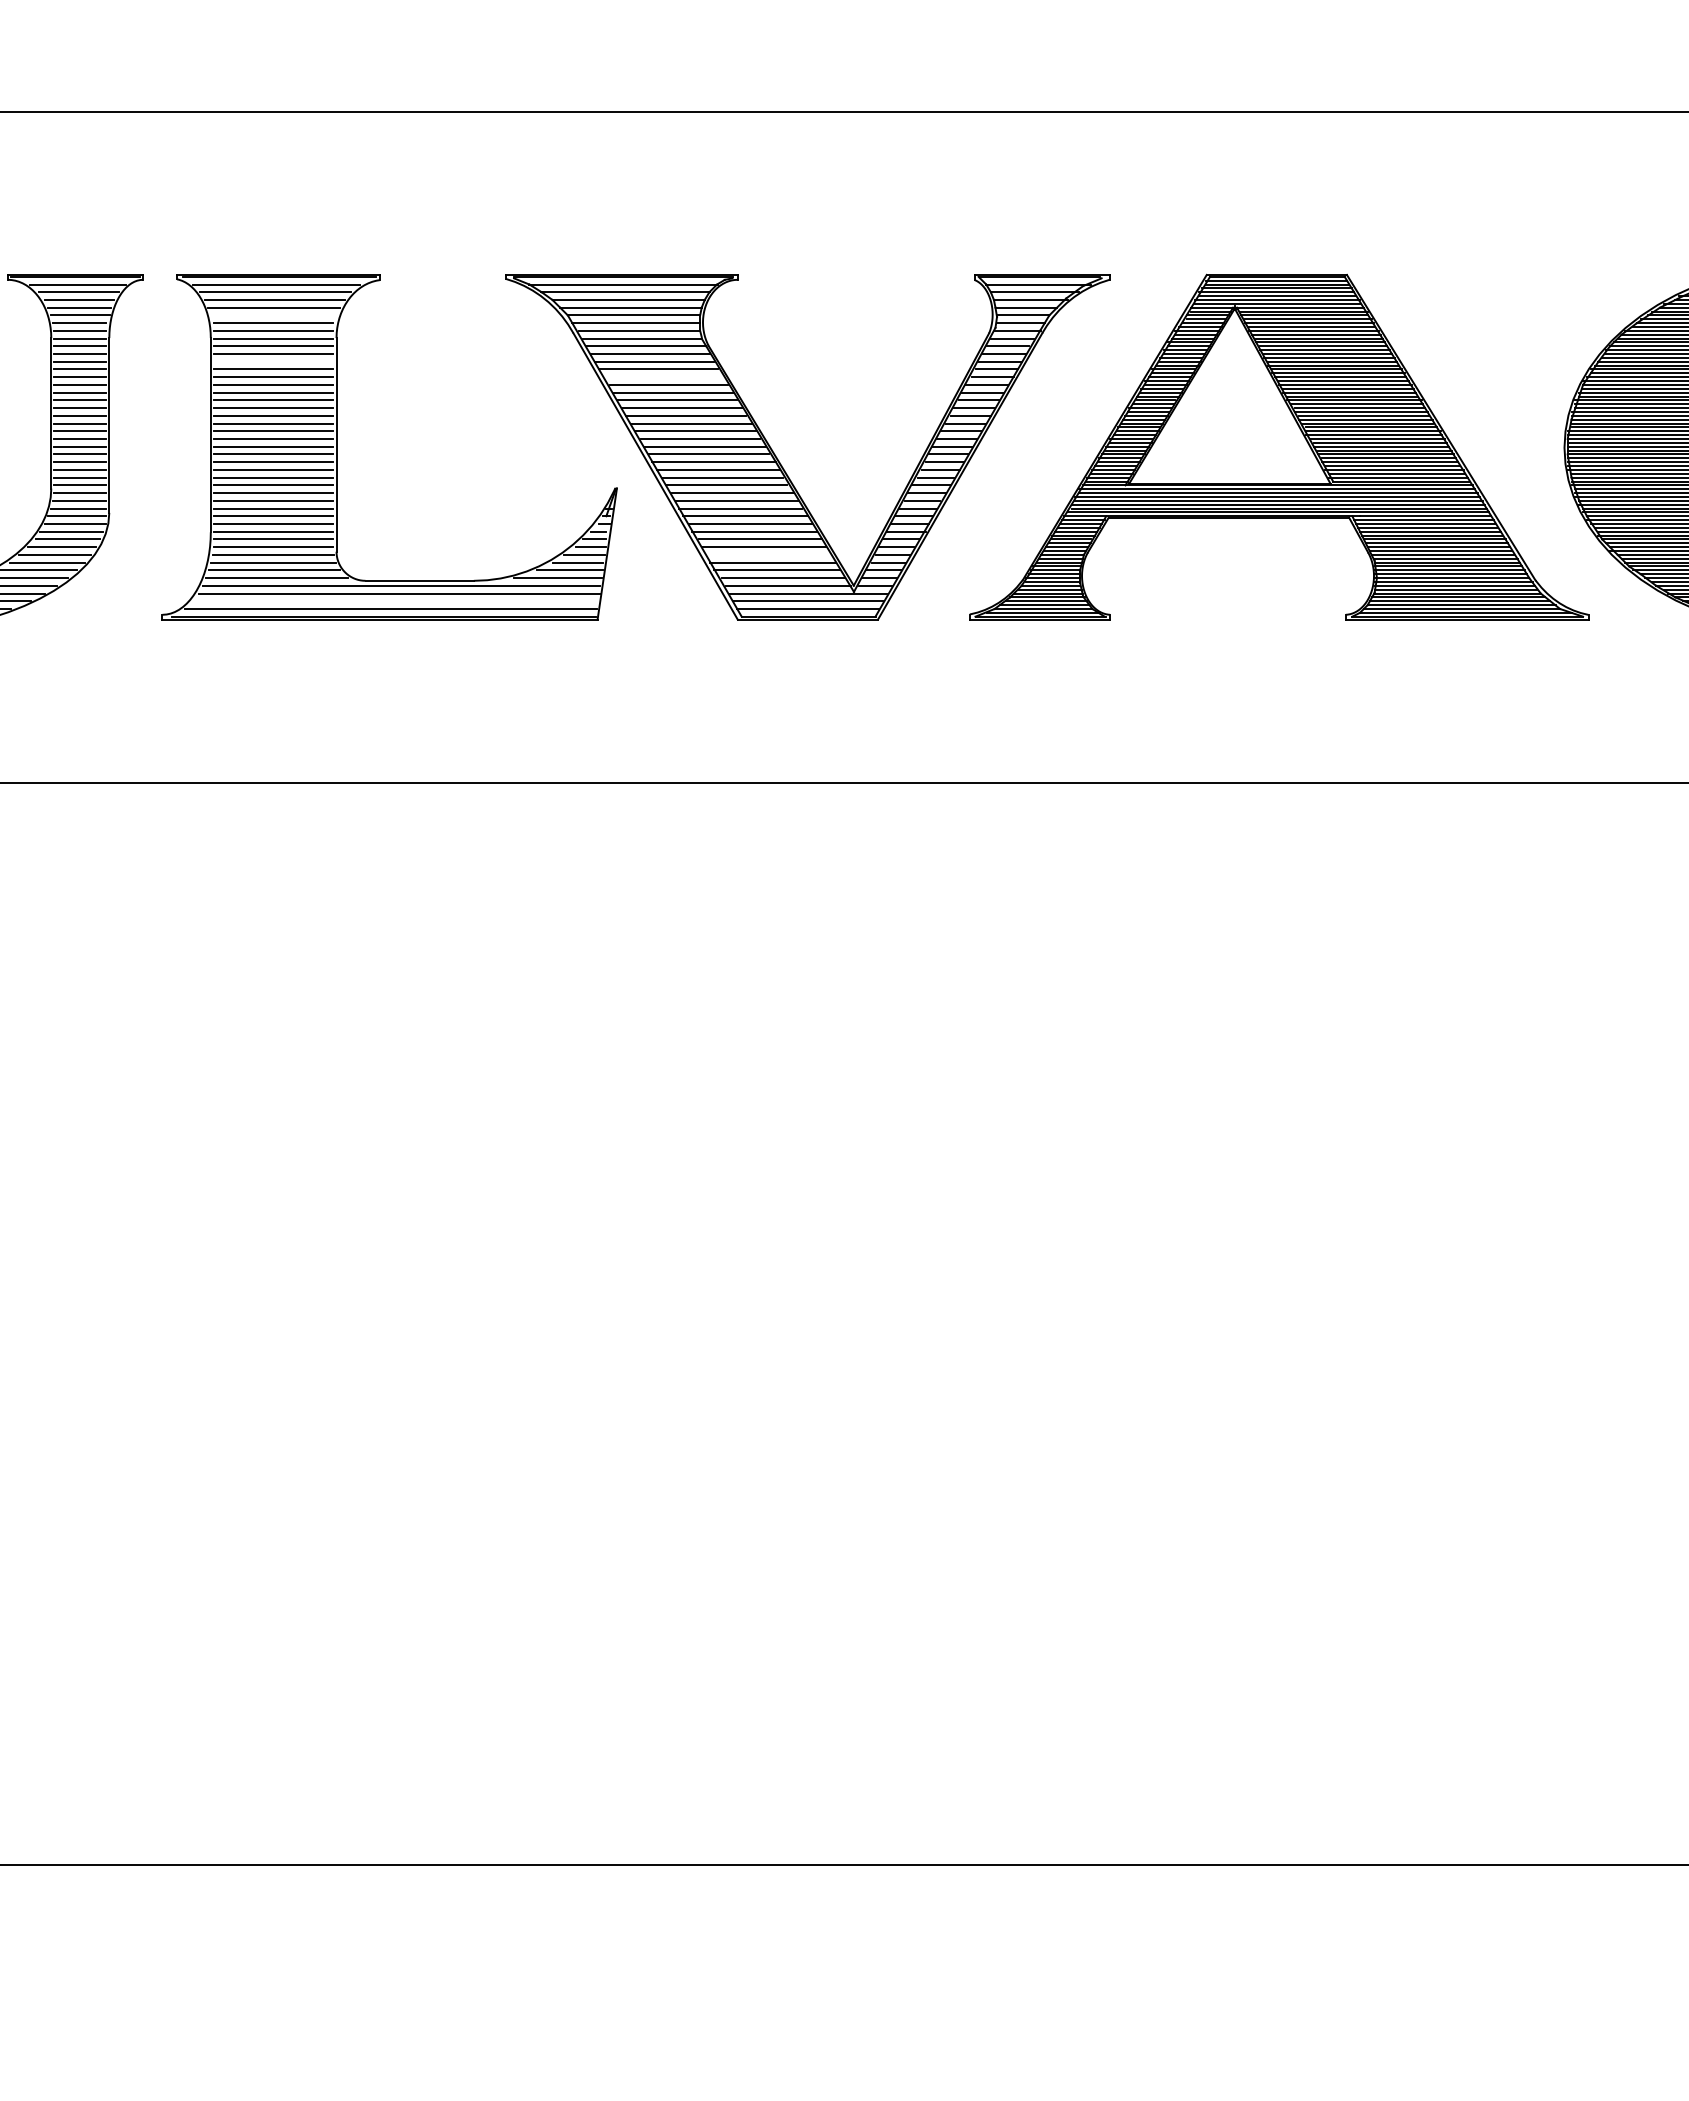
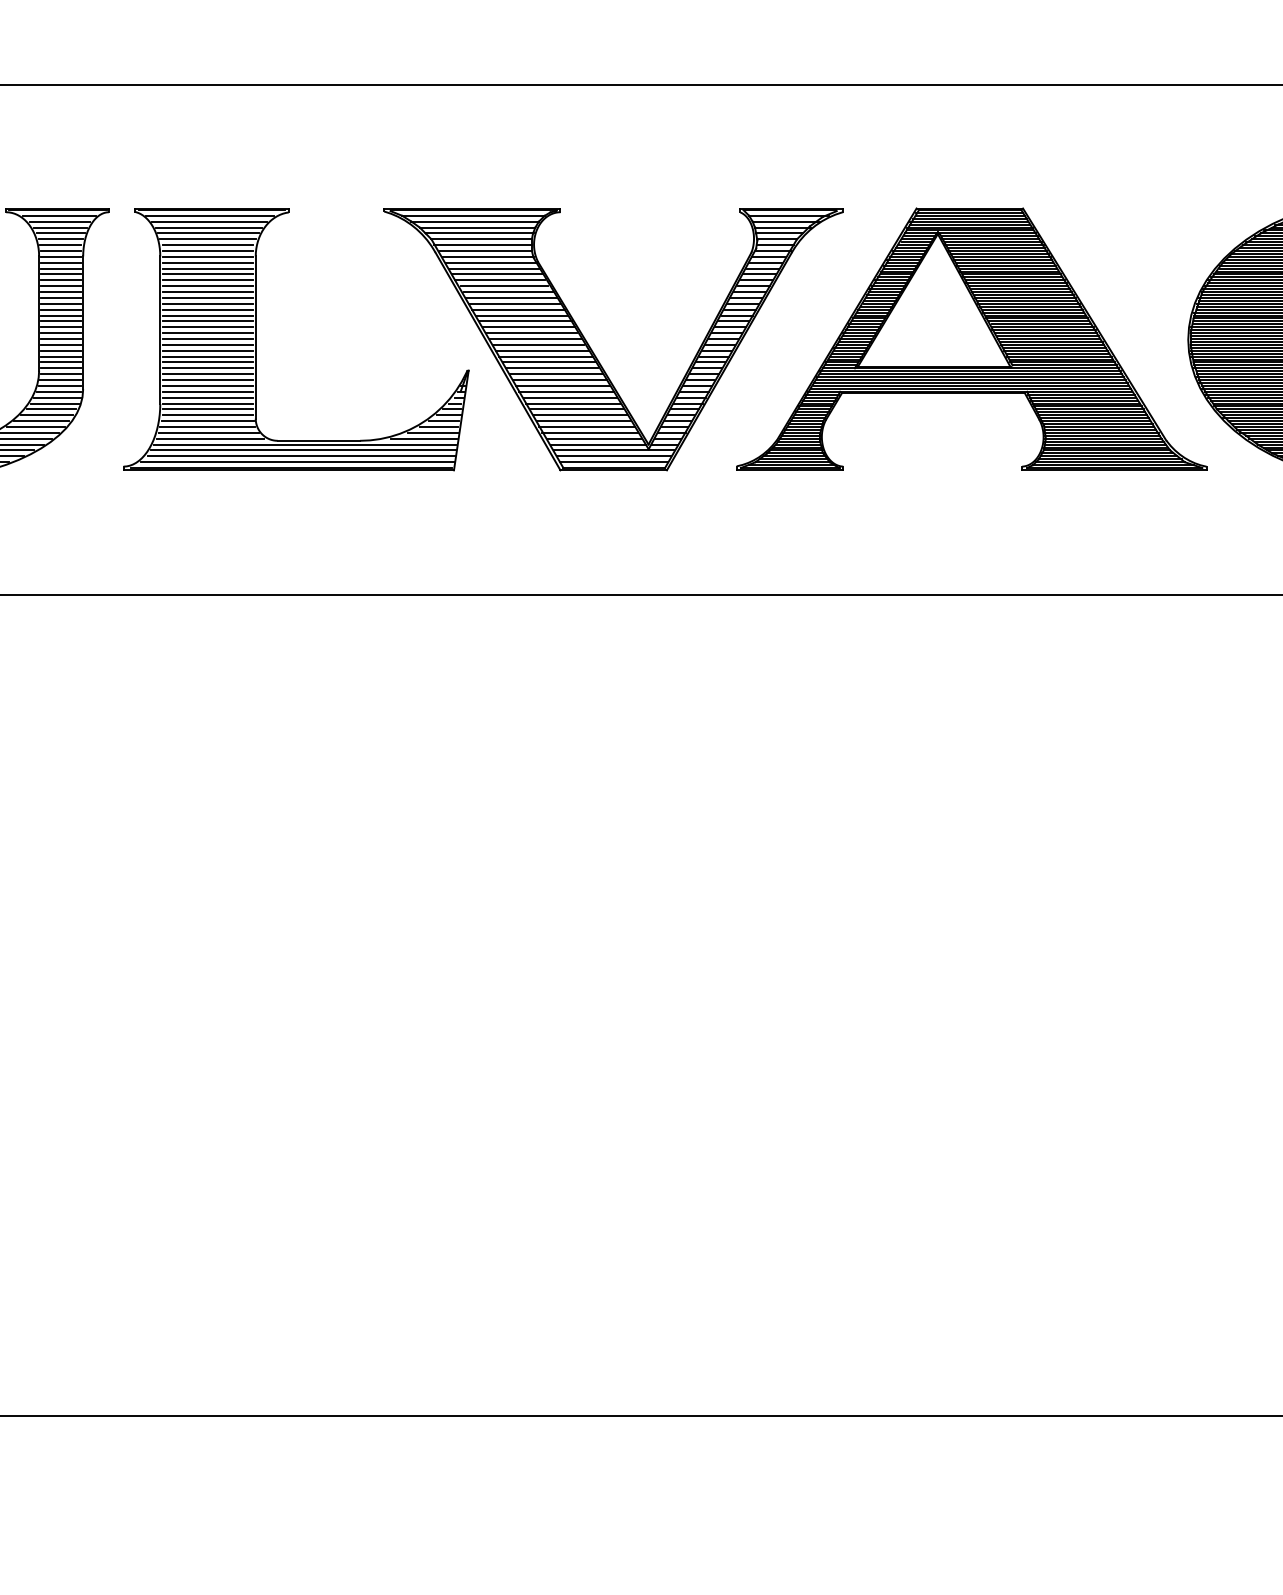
line: (274, 315) -> (208, 239), added
line: (273, 361) -> (207, 274), added
line: (663, 377) -> (504, 286), added
line: (767, 554) -> (583, 420), added
line: (396, 601) -> (301, 456), added

